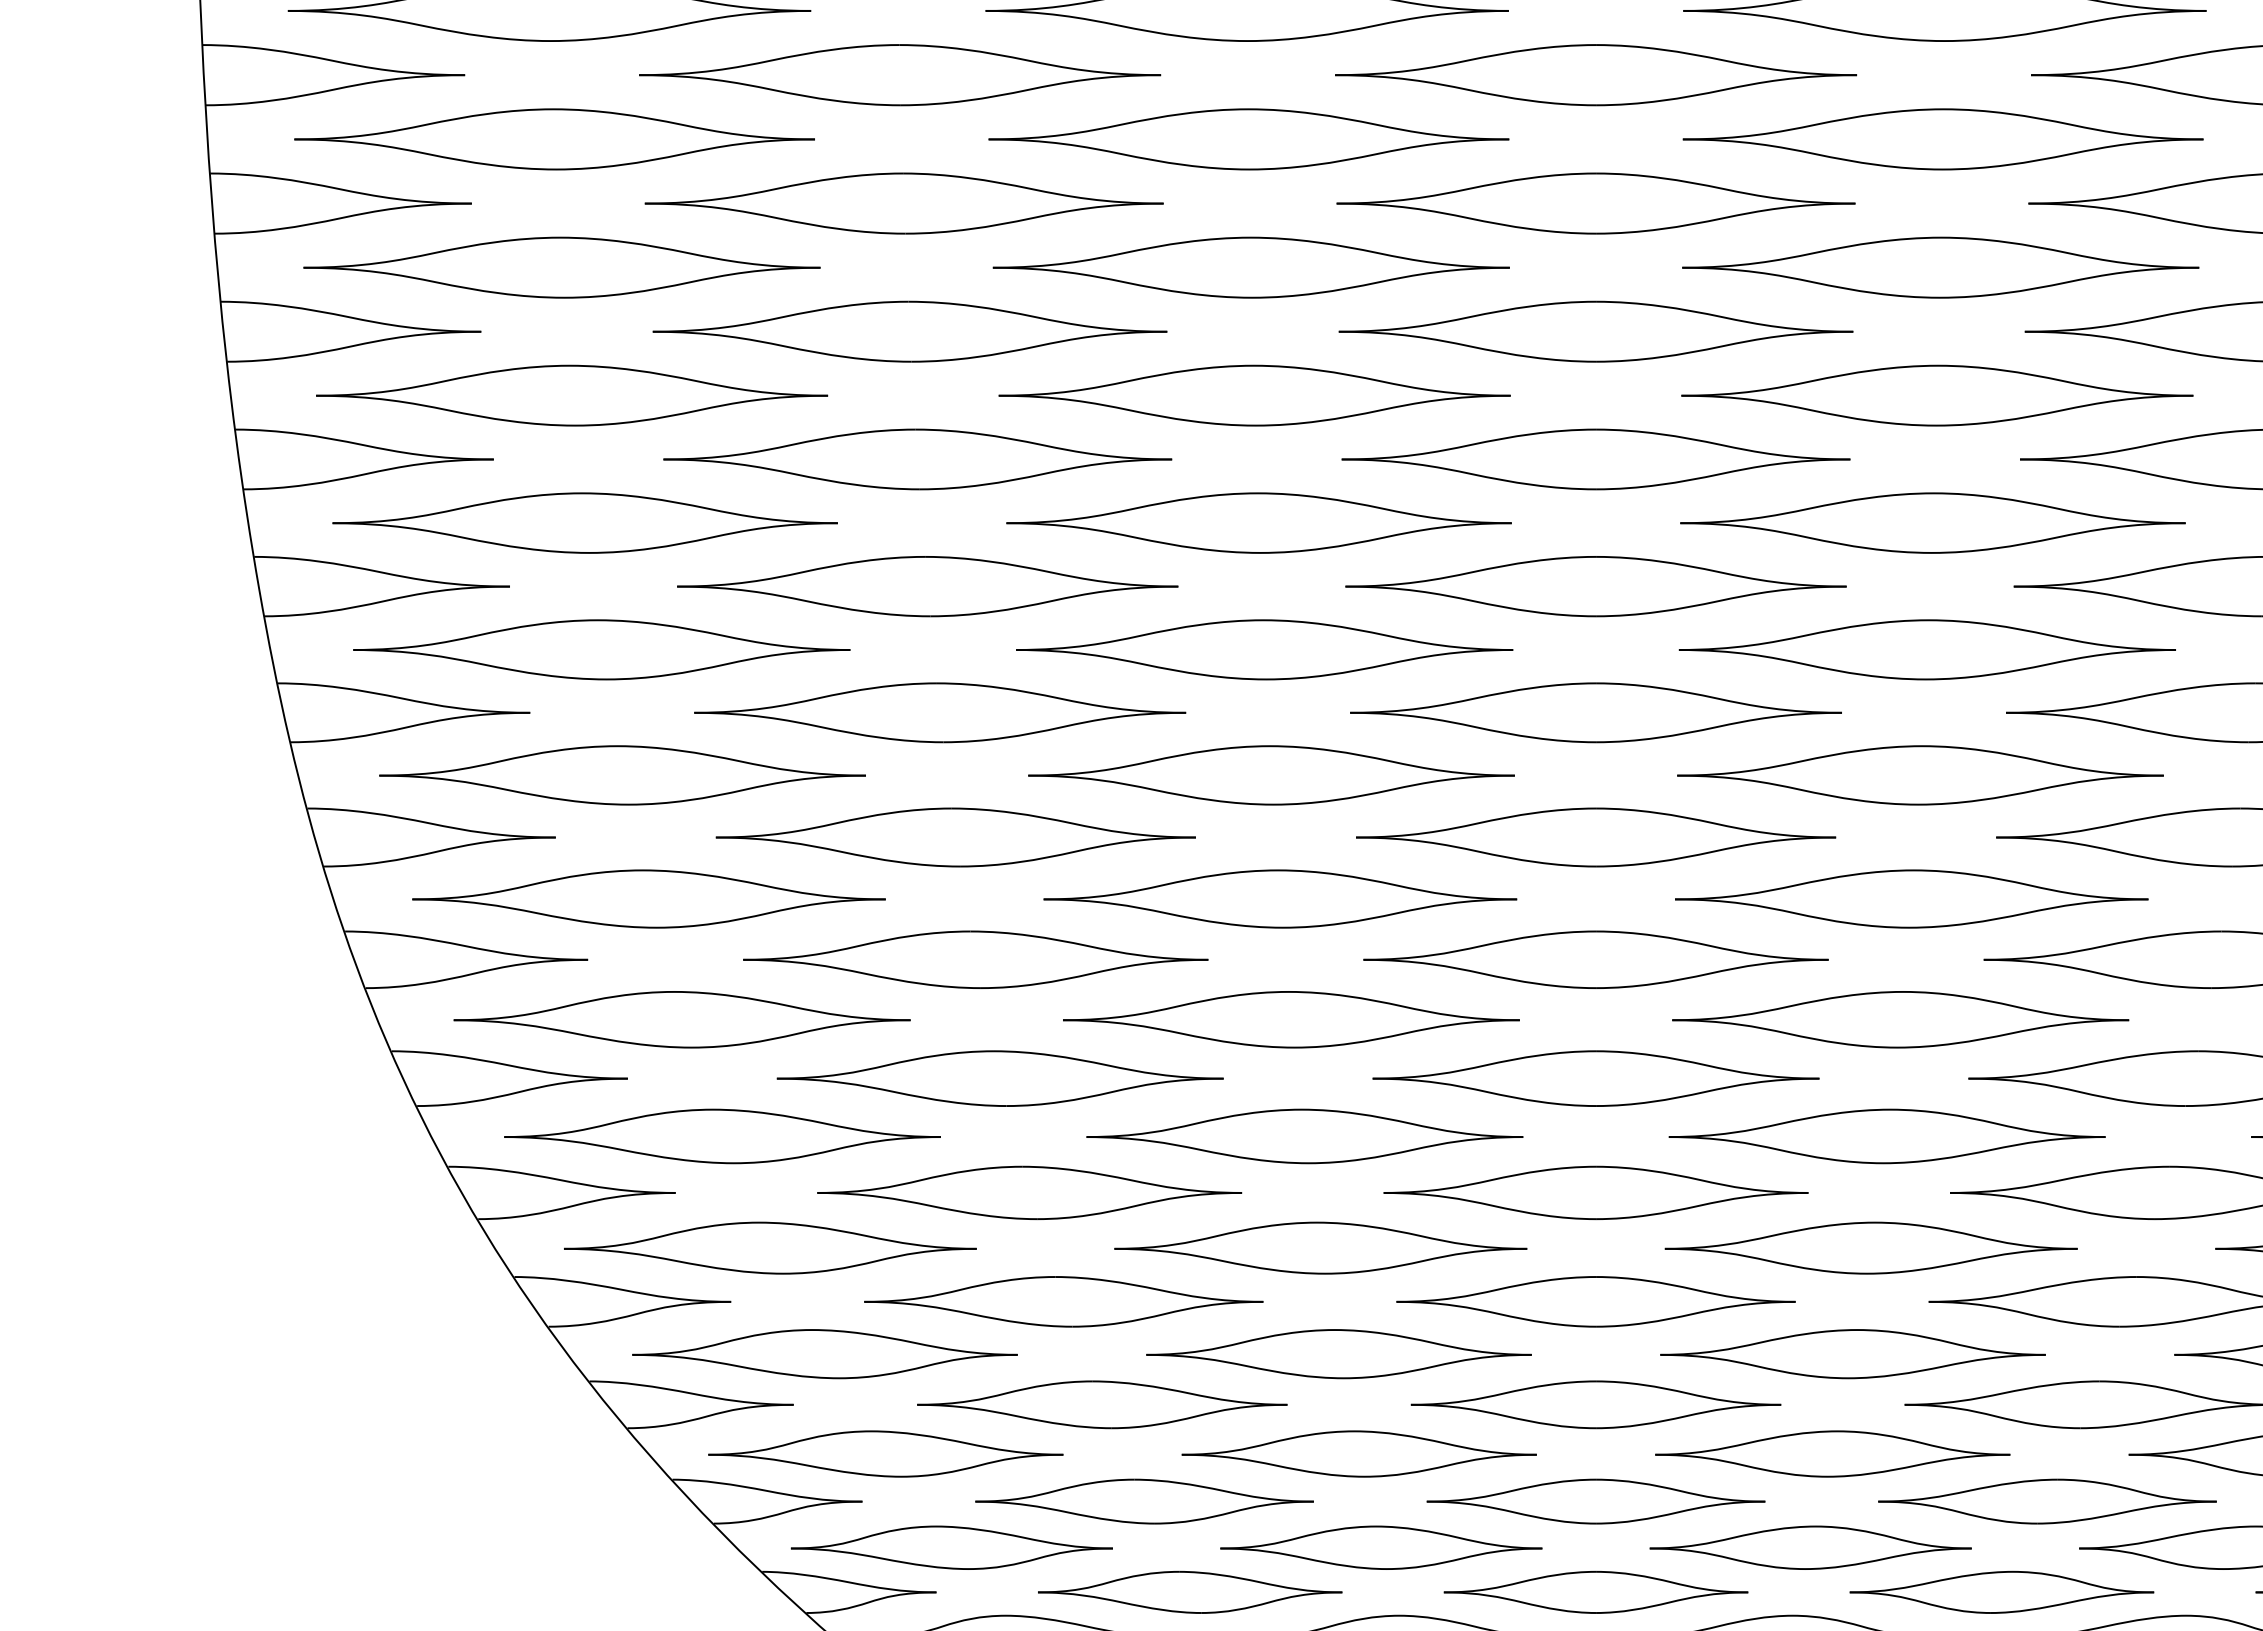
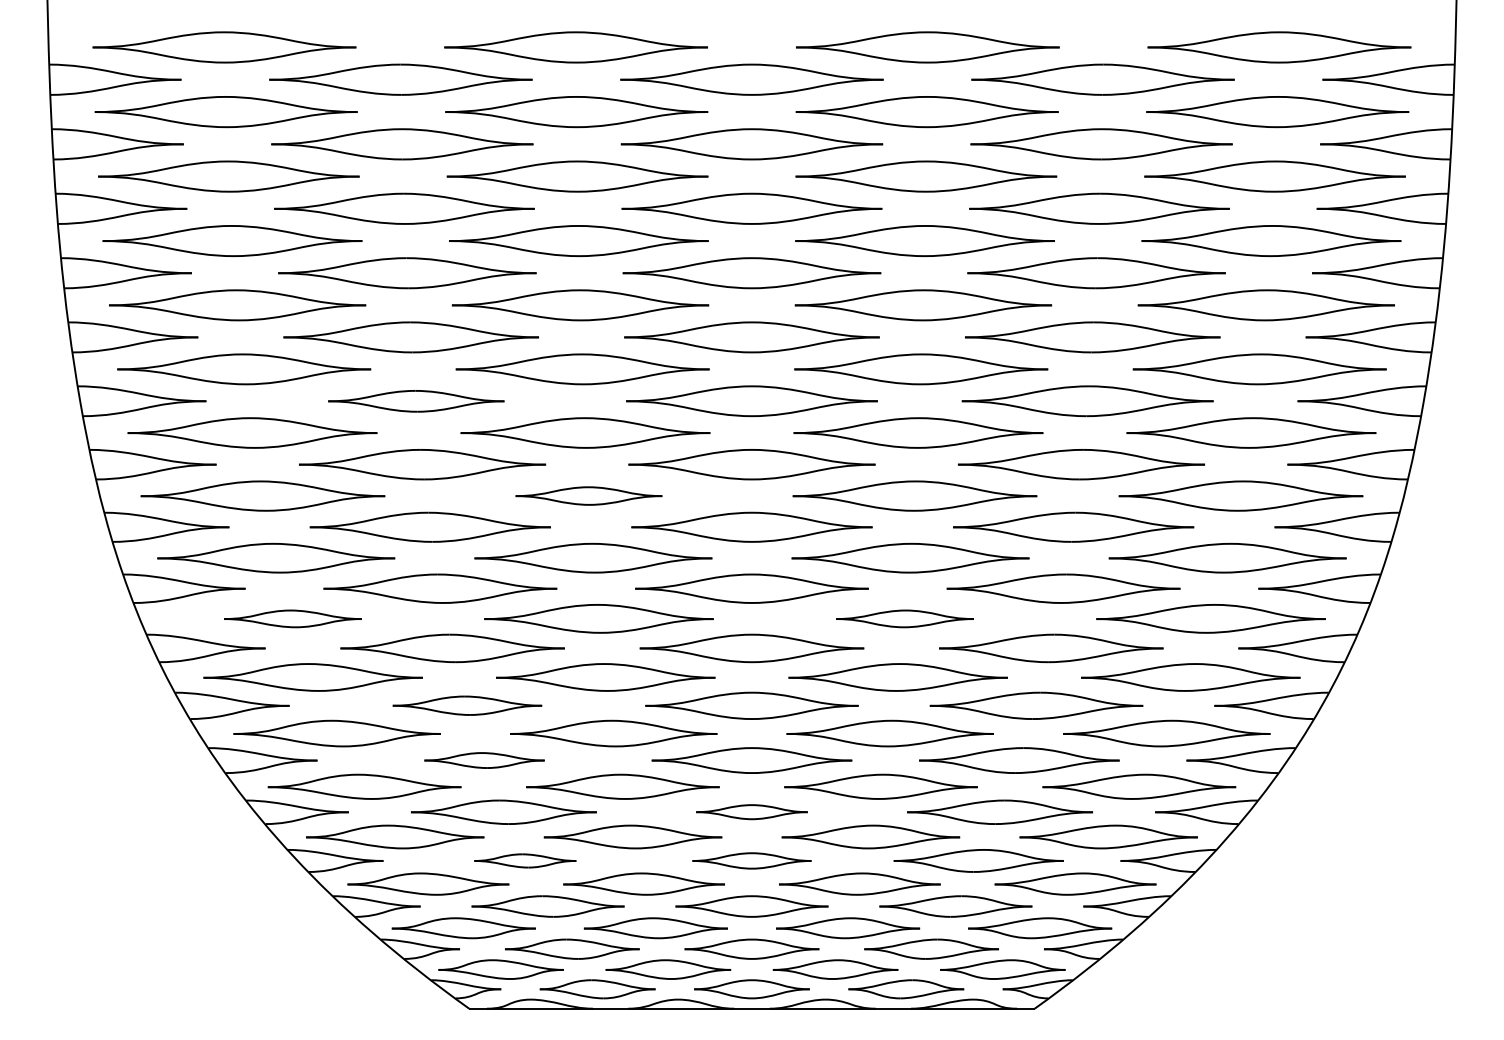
part: (928, 587) -> (416, 401), size x0.7
part: (1270, 774) -> (588, 495), size x0.6
part: (681, 1019) -> (292, 618), size x0.6
part: (1899, 1019) -> (904, 618), size x0.6
part: (1029, 1192) -> (467, 705), size x0.7
part: (1063, 1301) -> (484, 760), size x0.6
part: (1595, 1403) -> (751, 811), size x0.6
part: (1145, 1500) -> (525, 860), size x0.6
part: (1595, 1500) -> (751, 860), size x0.7

